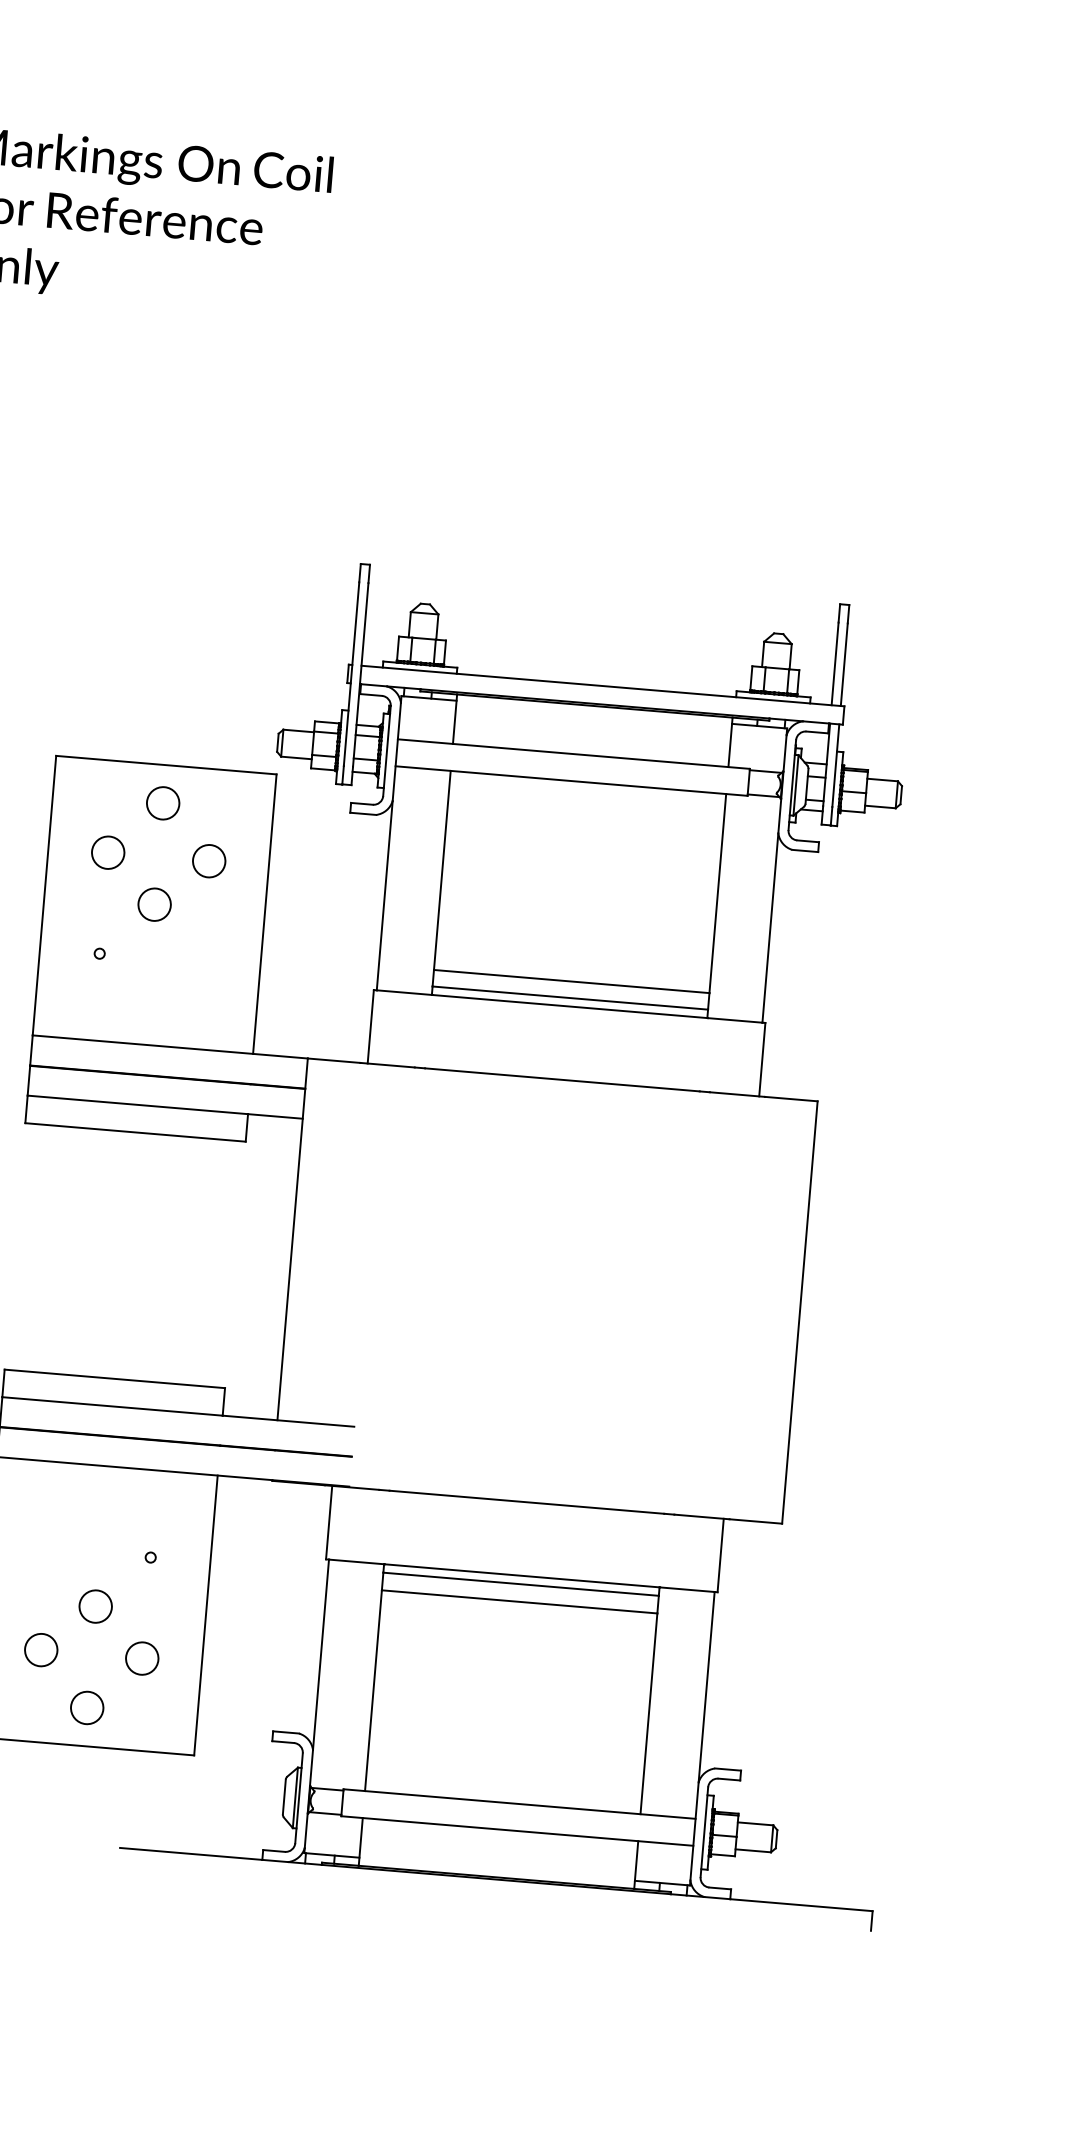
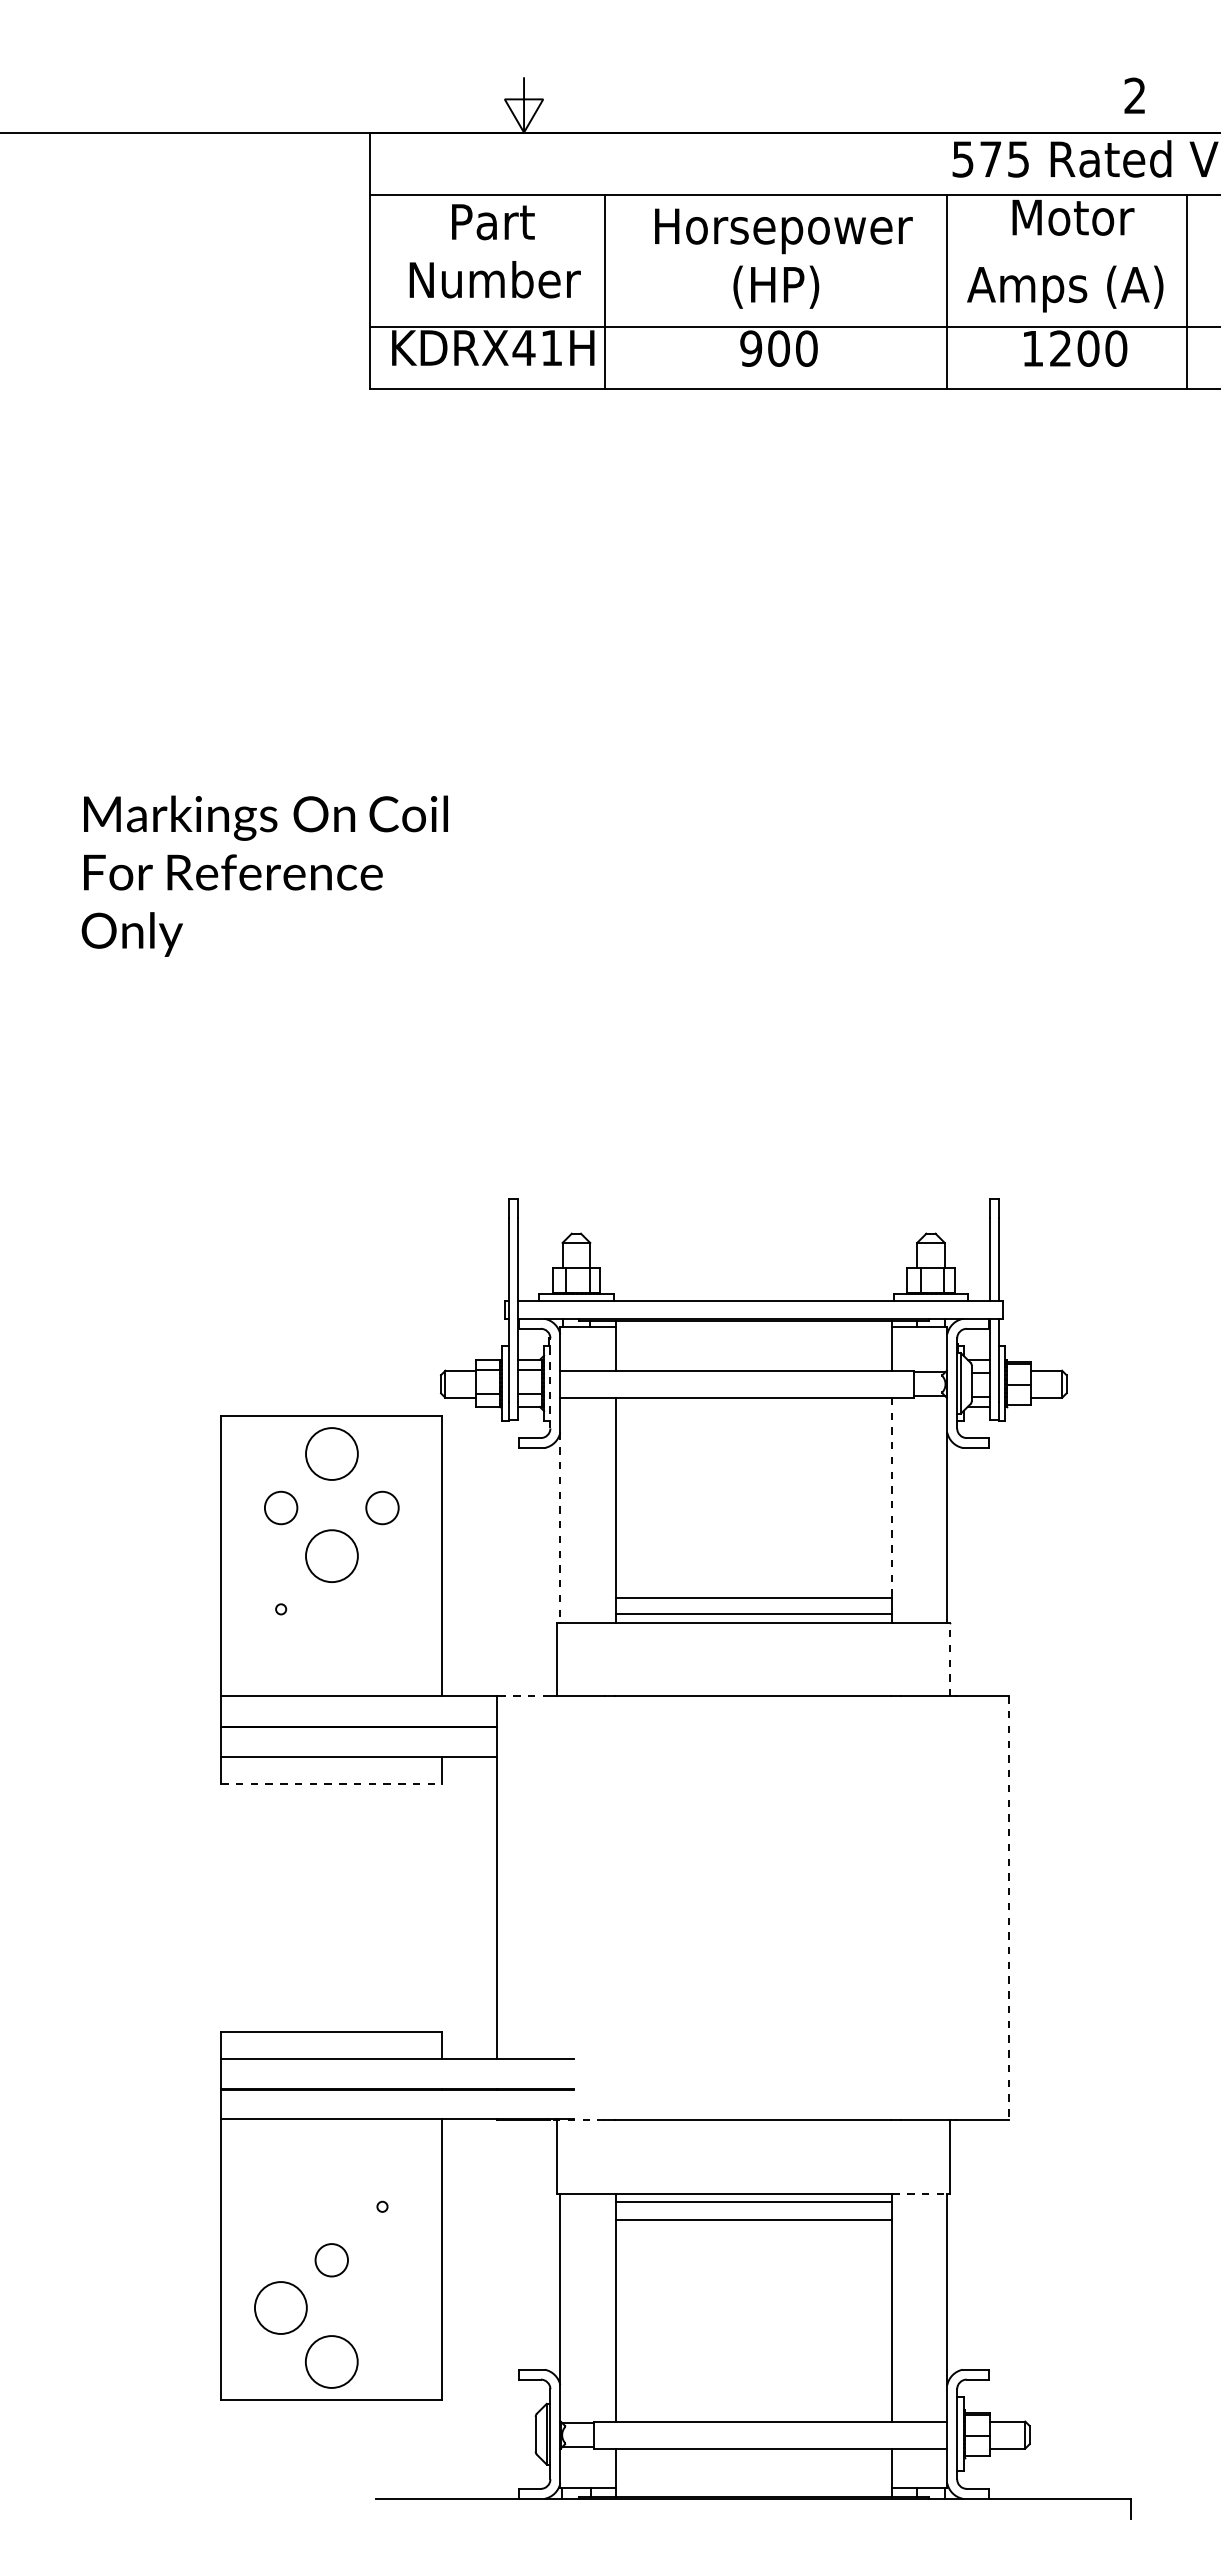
line: (387, 750) -> (550, 1382), solid -> dashed
circle: (162, 803) -> (331, 1454), size x1.6
line: (718, 893) -> (892, 1497), solid -> dashed
line: (384, 896) -> (560, 1528), solid -> dashed
circle: (154, 904) -> (331, 1555), size x1.6
line: (762, 1059) -> (950, 1659), solid -> dashed
line: (333, 1060) -> (523, 1696), solid -> dashed
line: (135, 1132) -> (331, 1784), solid -> dashed
line: (799, 1312) -> (1008, 1908), solid -> dashed
line: (351, 1487) -> (576, 2120), solid -> dashed
line: (687, 1589) -> (920, 2193), solid -> dashed
circle: (41, 1650) -> (281, 2308), size x1.6
circle: (142, 1658) -> (382, 2308), removed
circle: (86, 1707) -> (331, 2361), size x1.6

